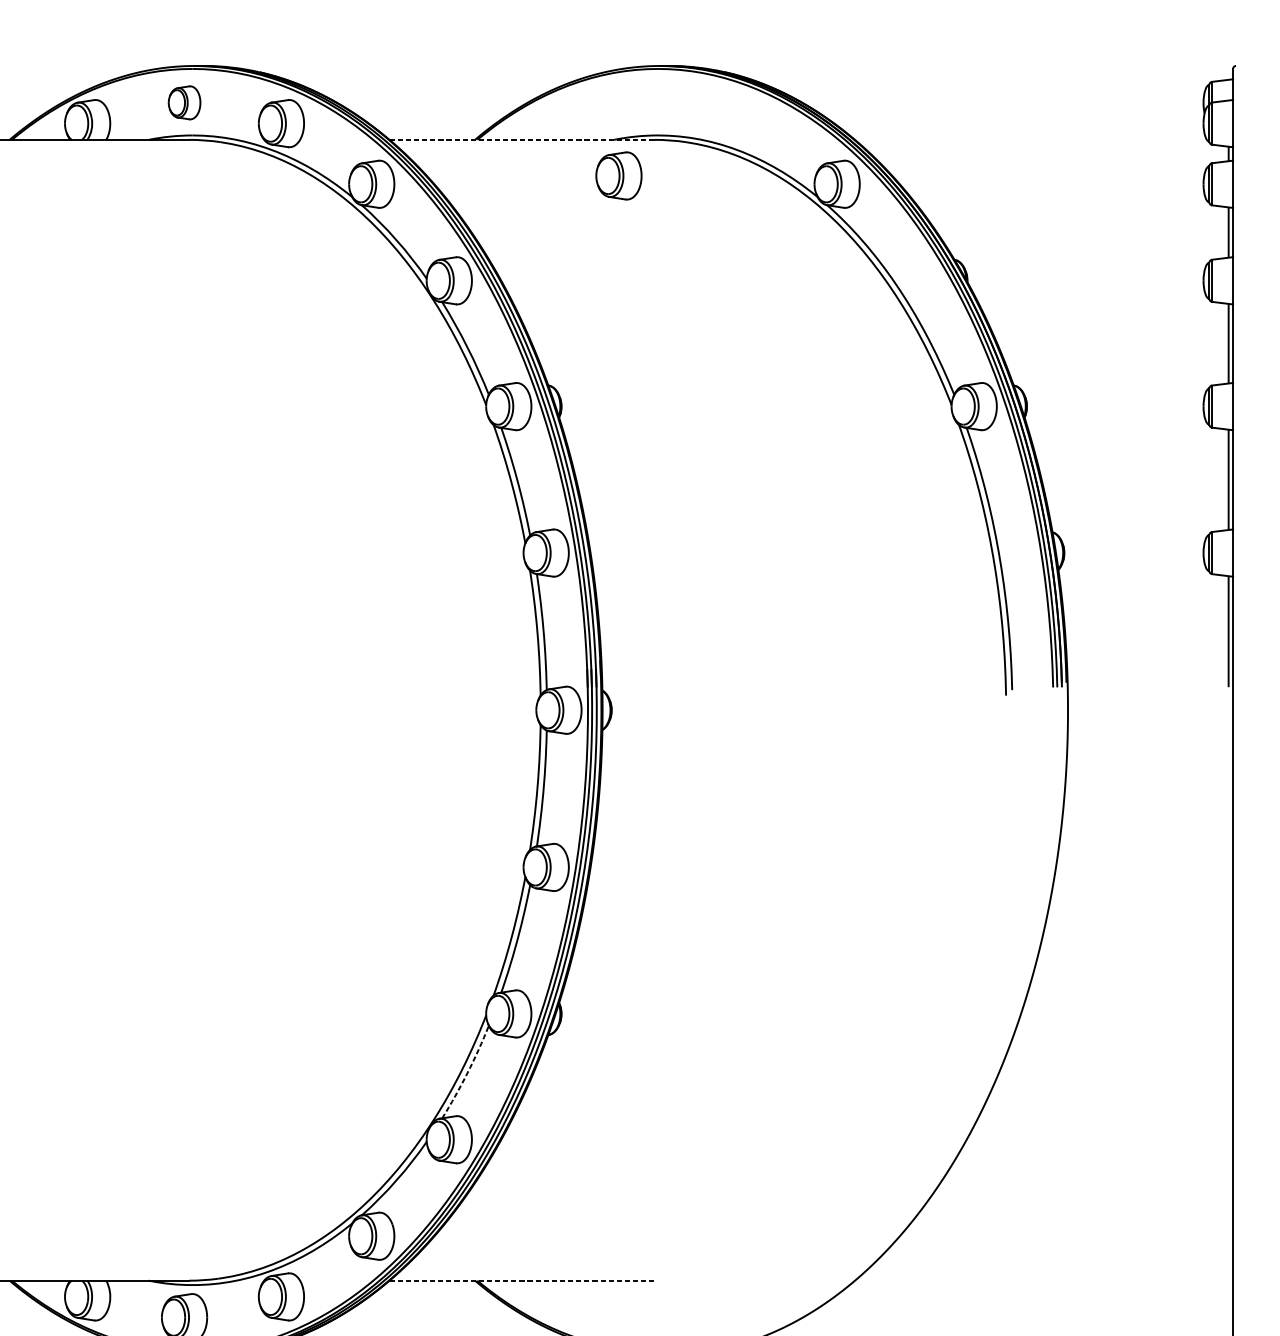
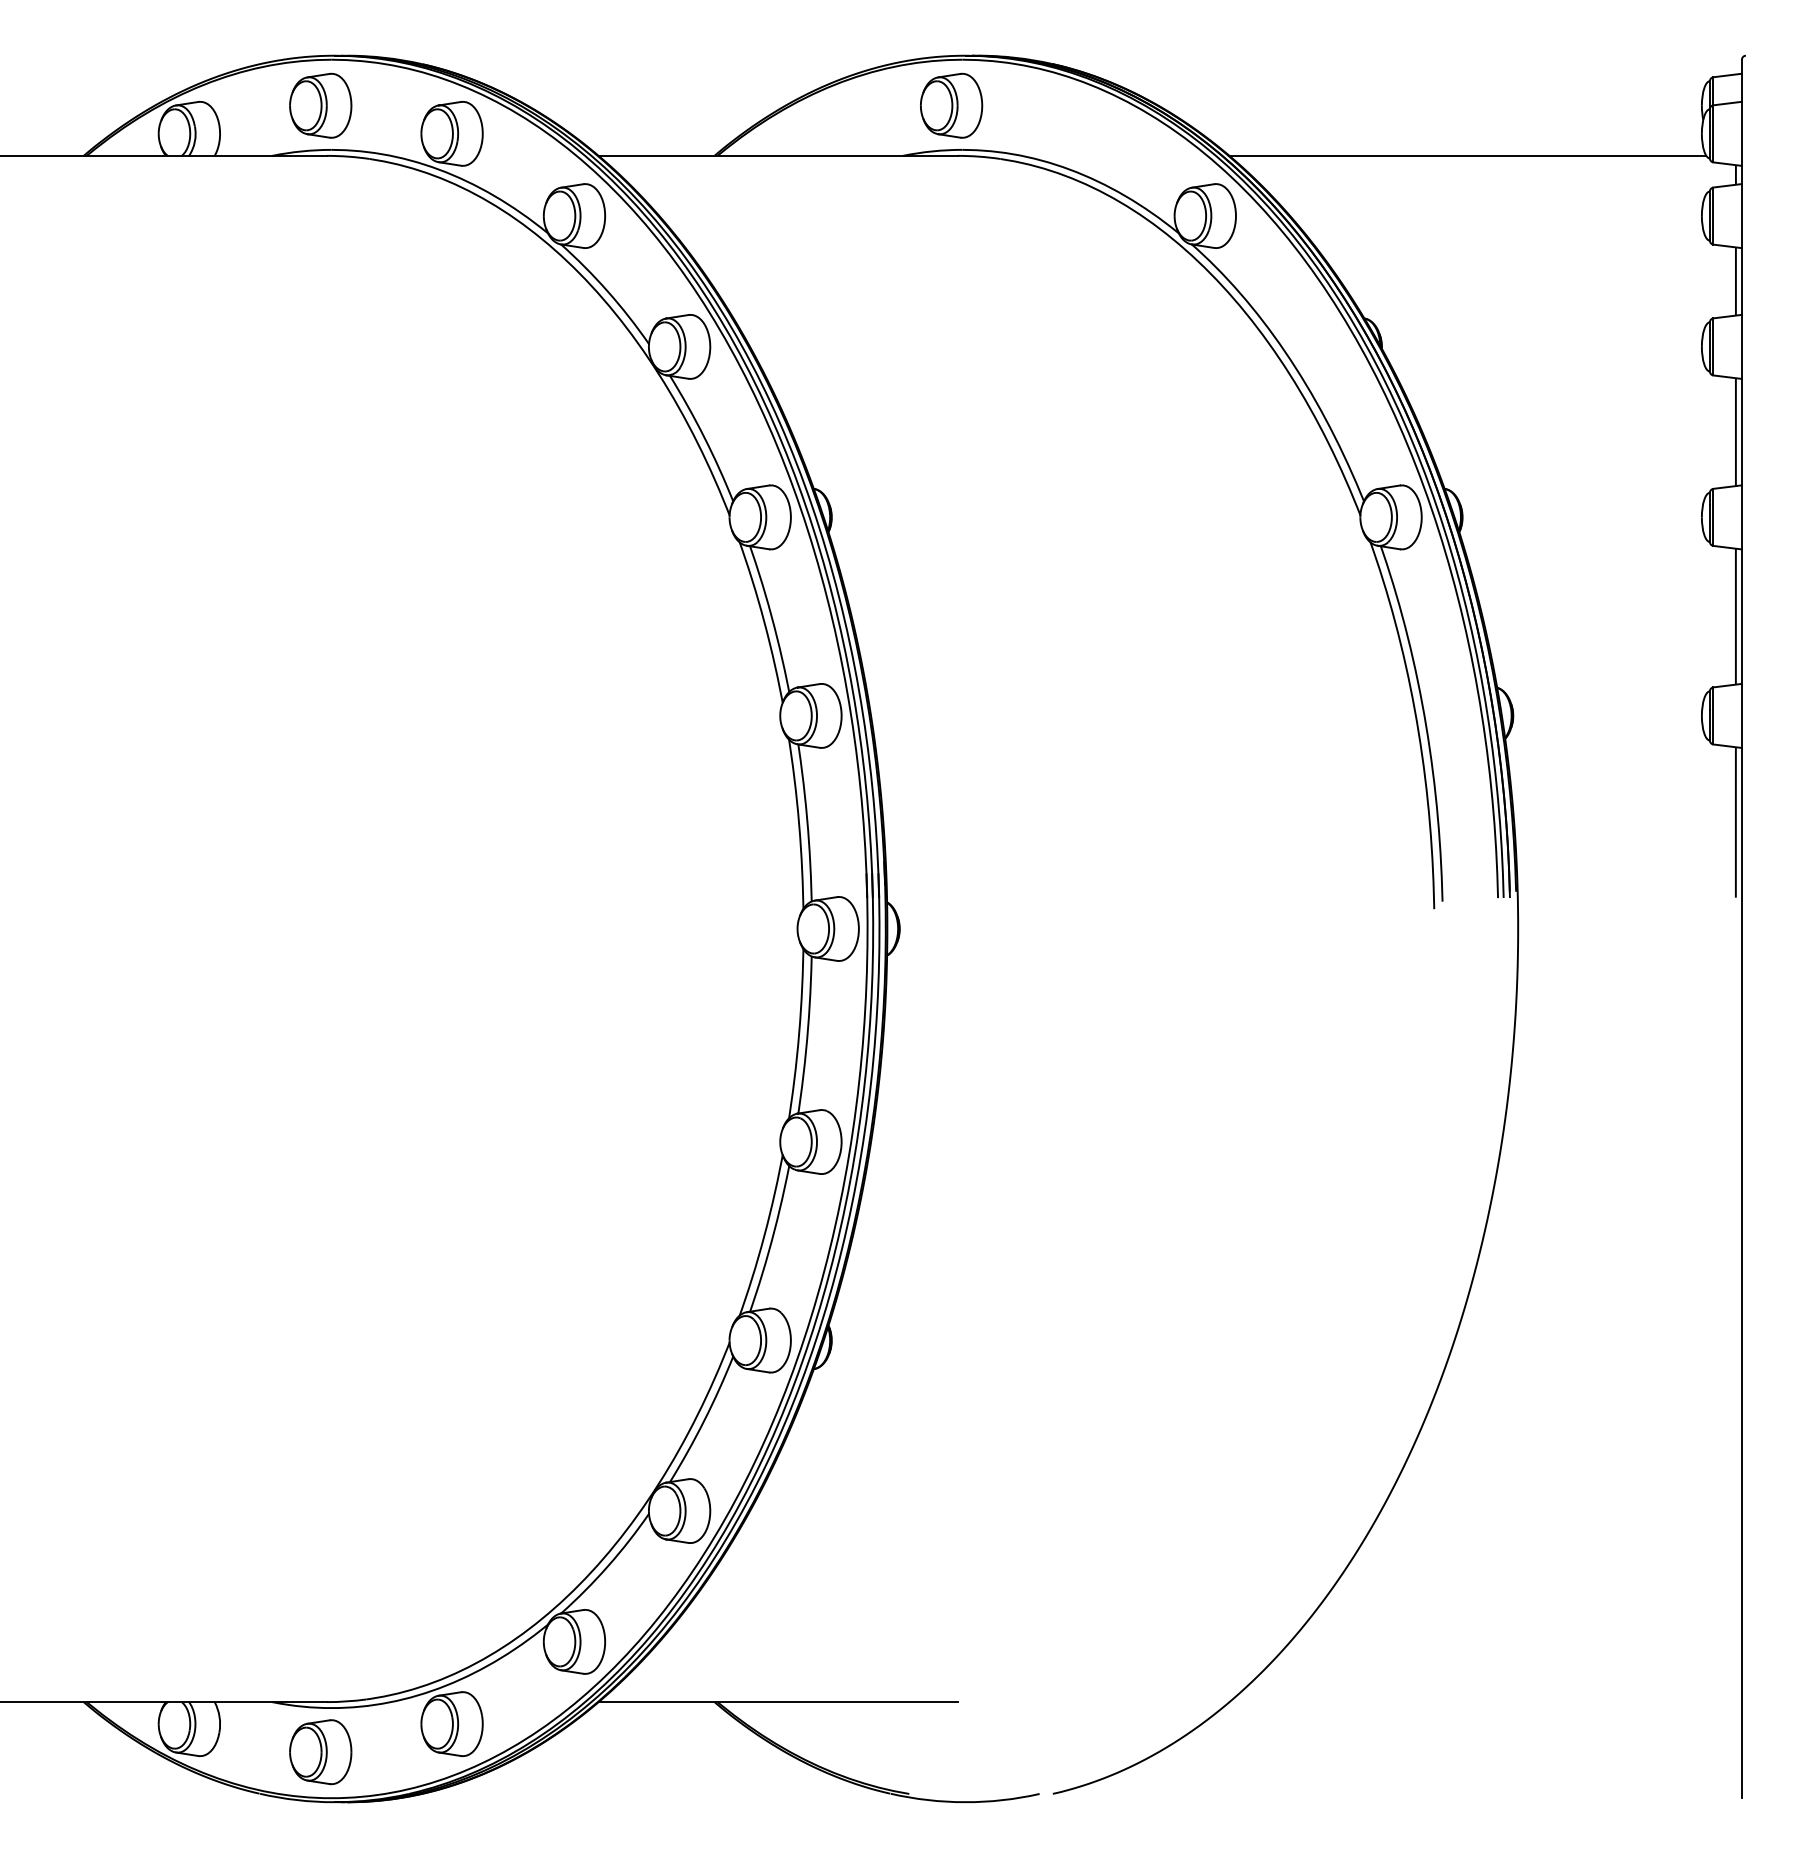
part: (184, 102) -> (320, 105), size x1.43
line: (522, 139) -> (778, 155), dashed -> solid
line: (1030, 139) -> (1467, 155), added
part: (618, 175) -> (951, 105), moved
arc: (467, 1072) -> (704, 1420), dashed -> solid
line: (522, 1280) -> (778, 1702), dashed -> solid

